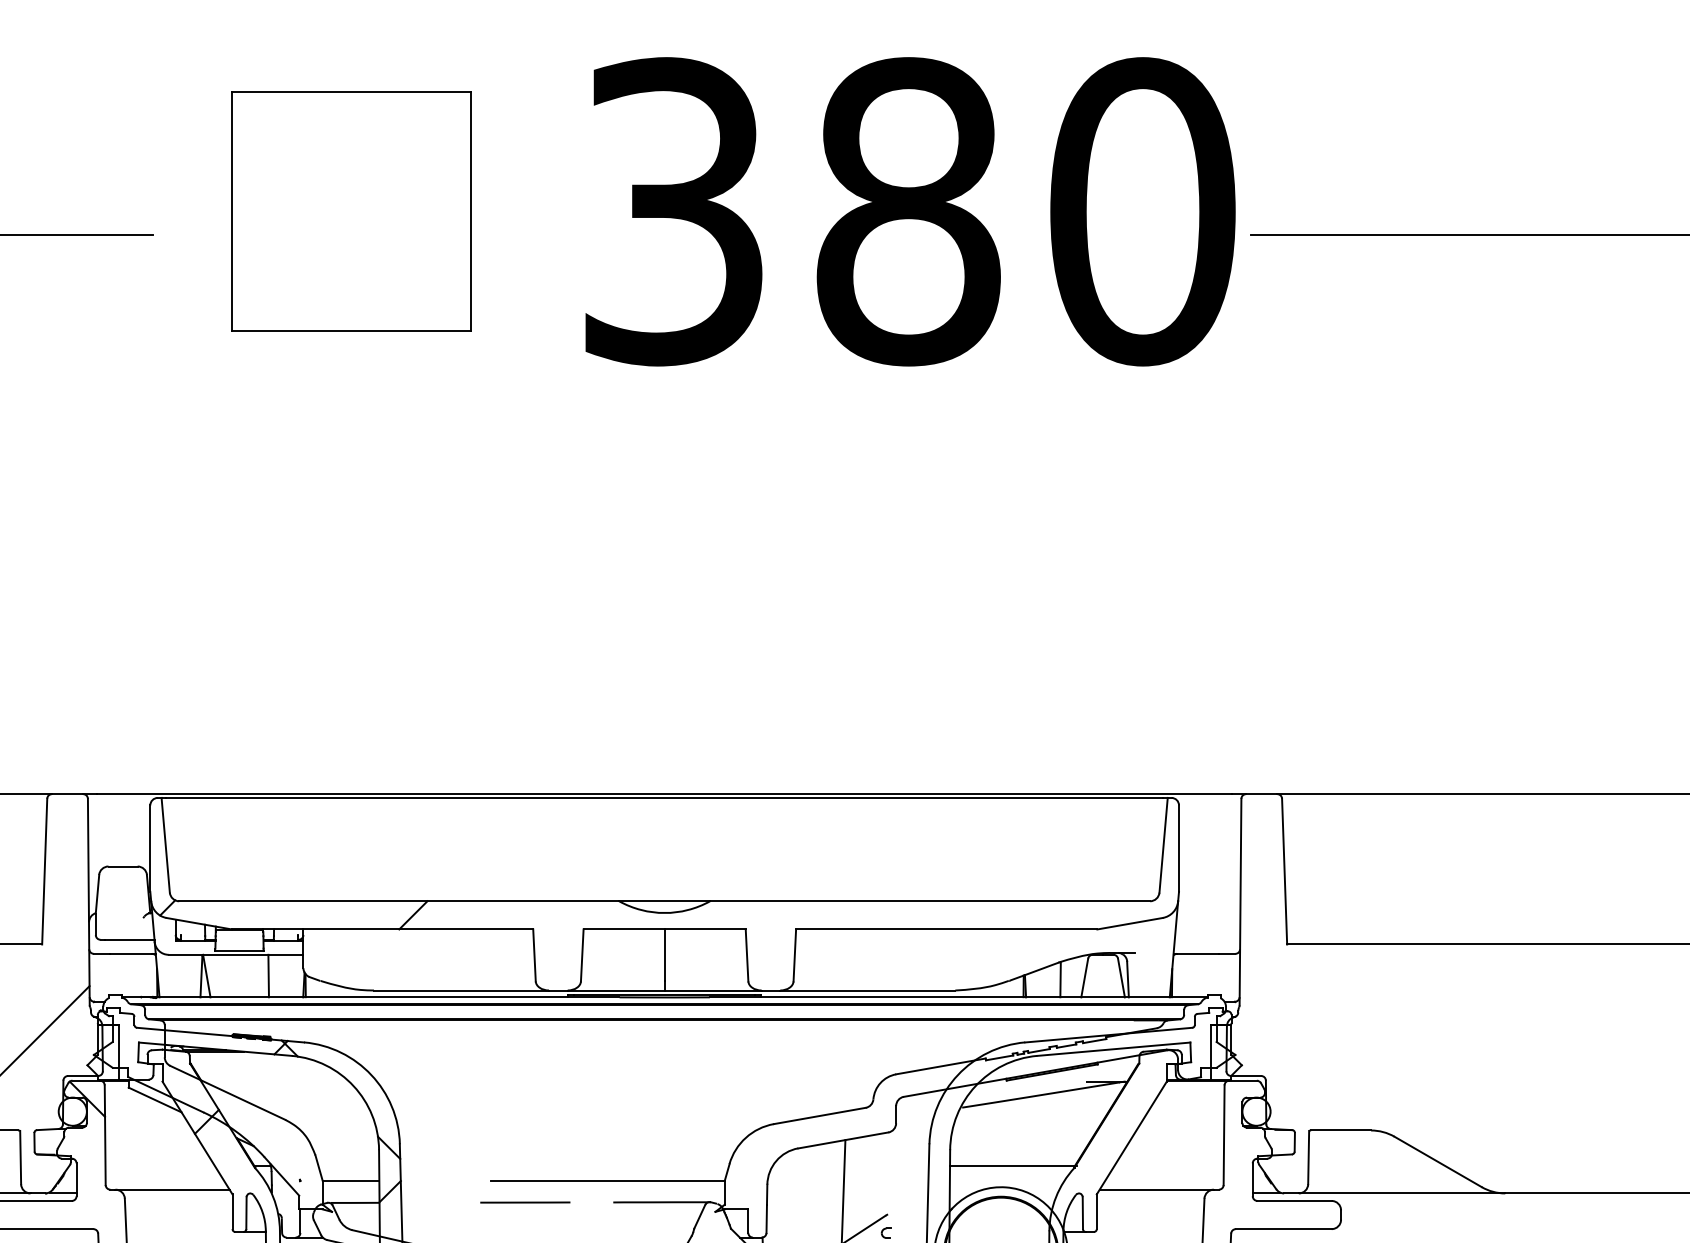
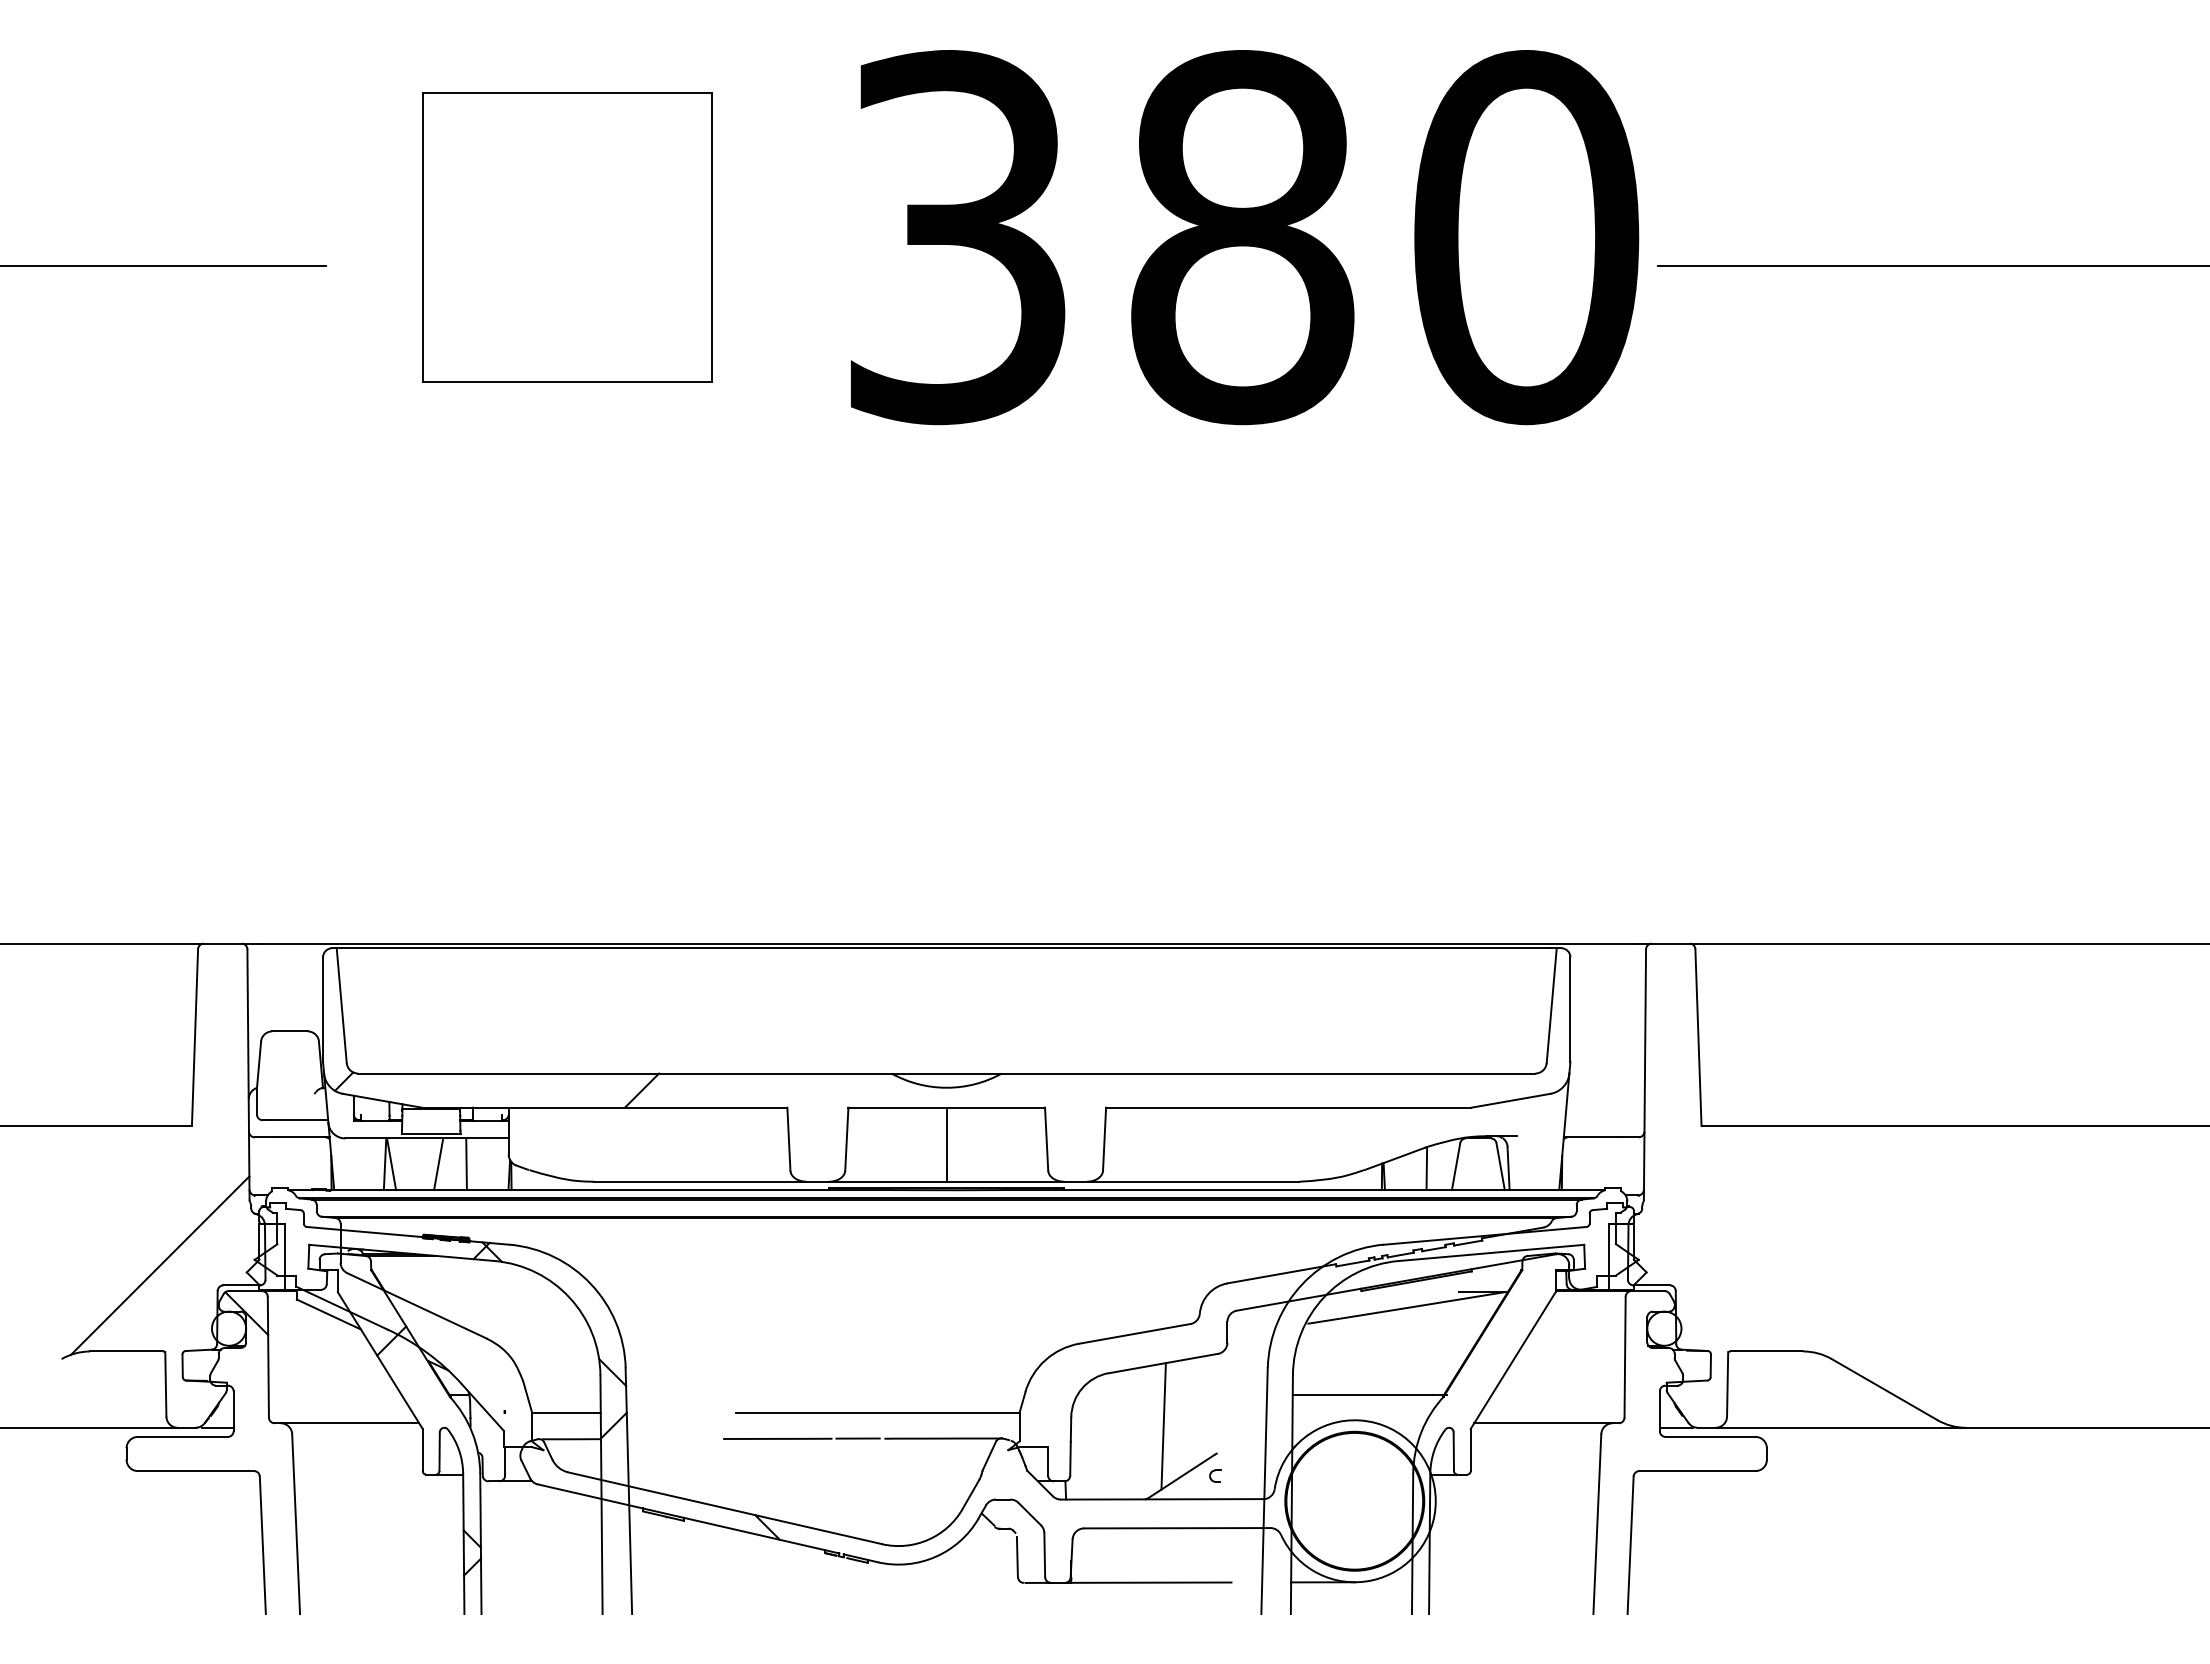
line: (245, 976) -> (438, 1164), added
line: (591, 1202) -> (857, 1438), added

